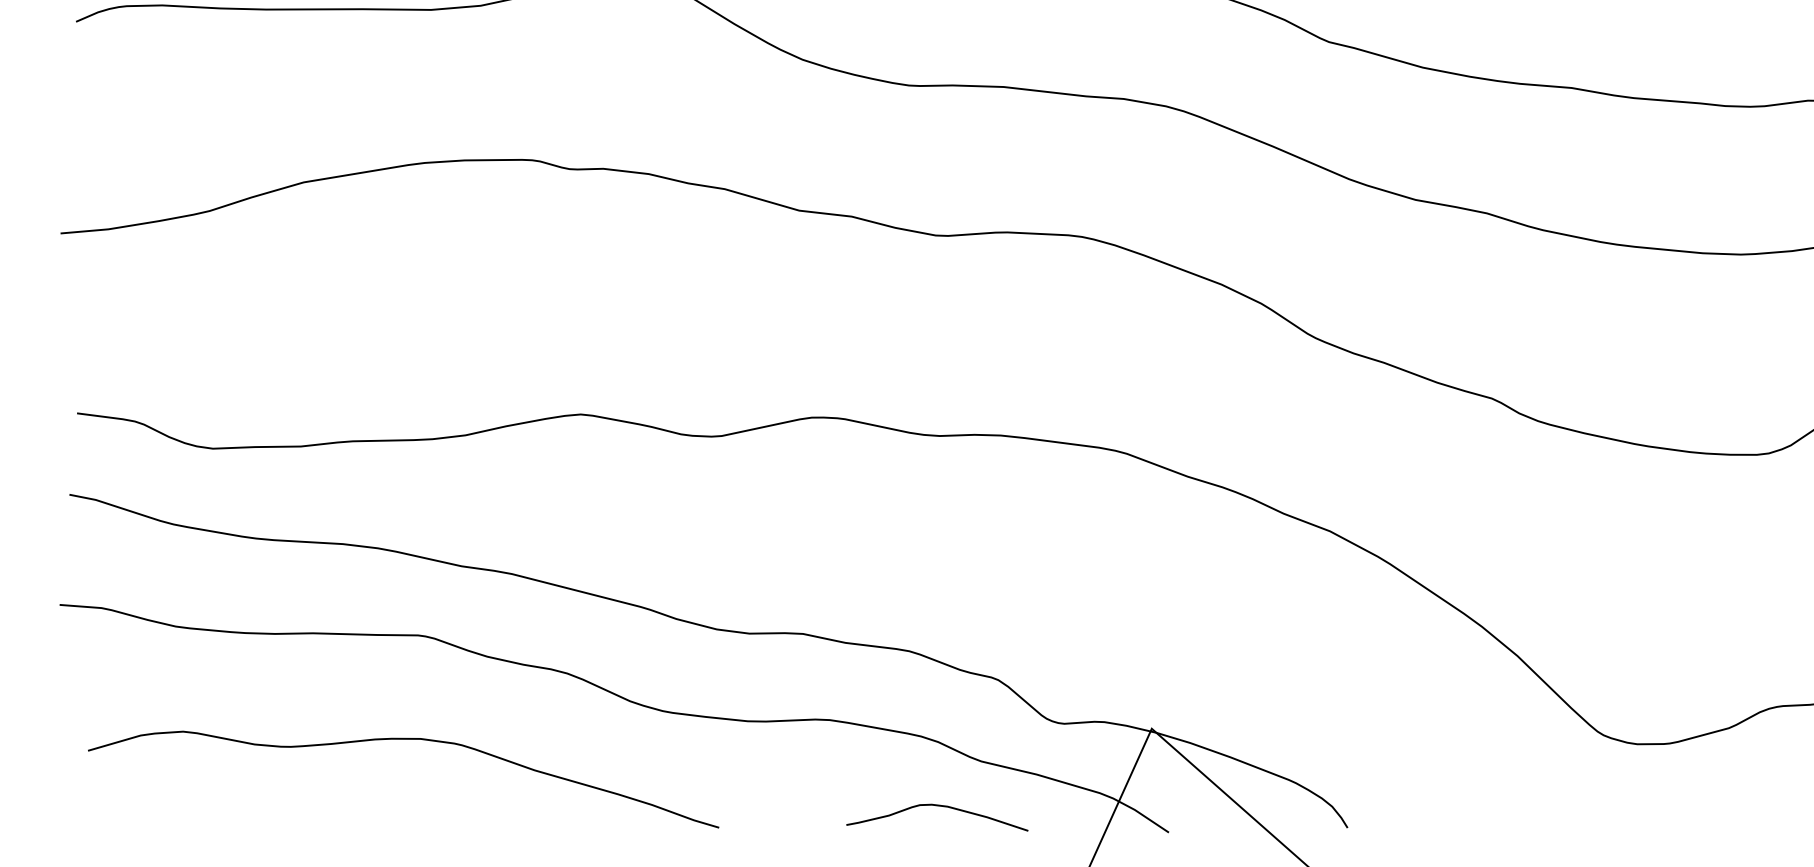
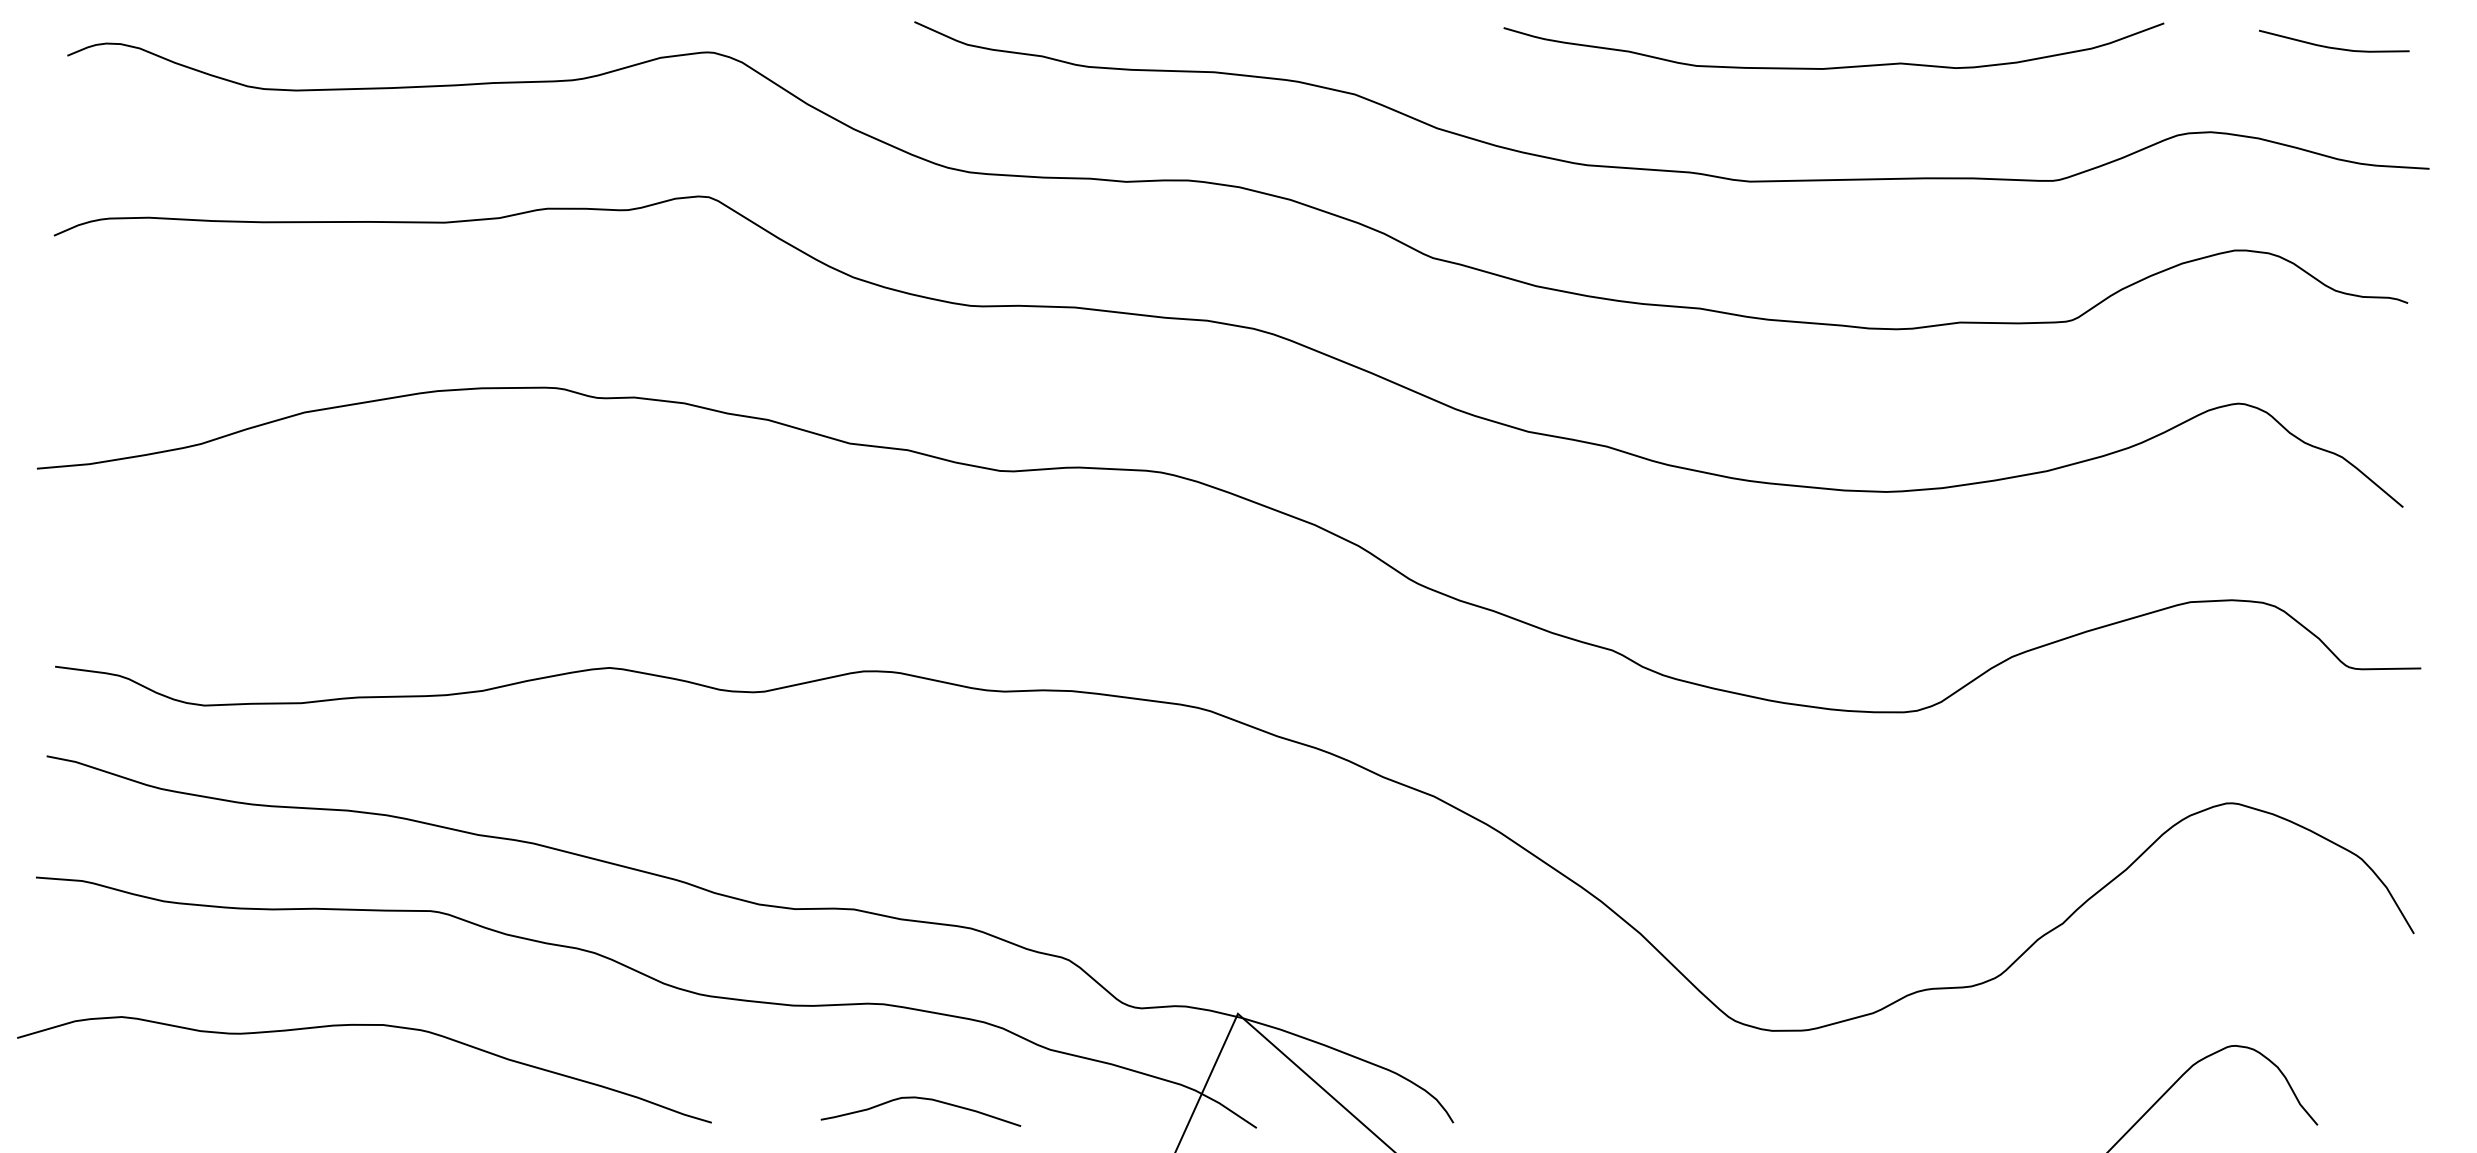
curve: (403, 739) -> (364, 1025), moved
curve: (937, 806) -> (921, 1099), moved

